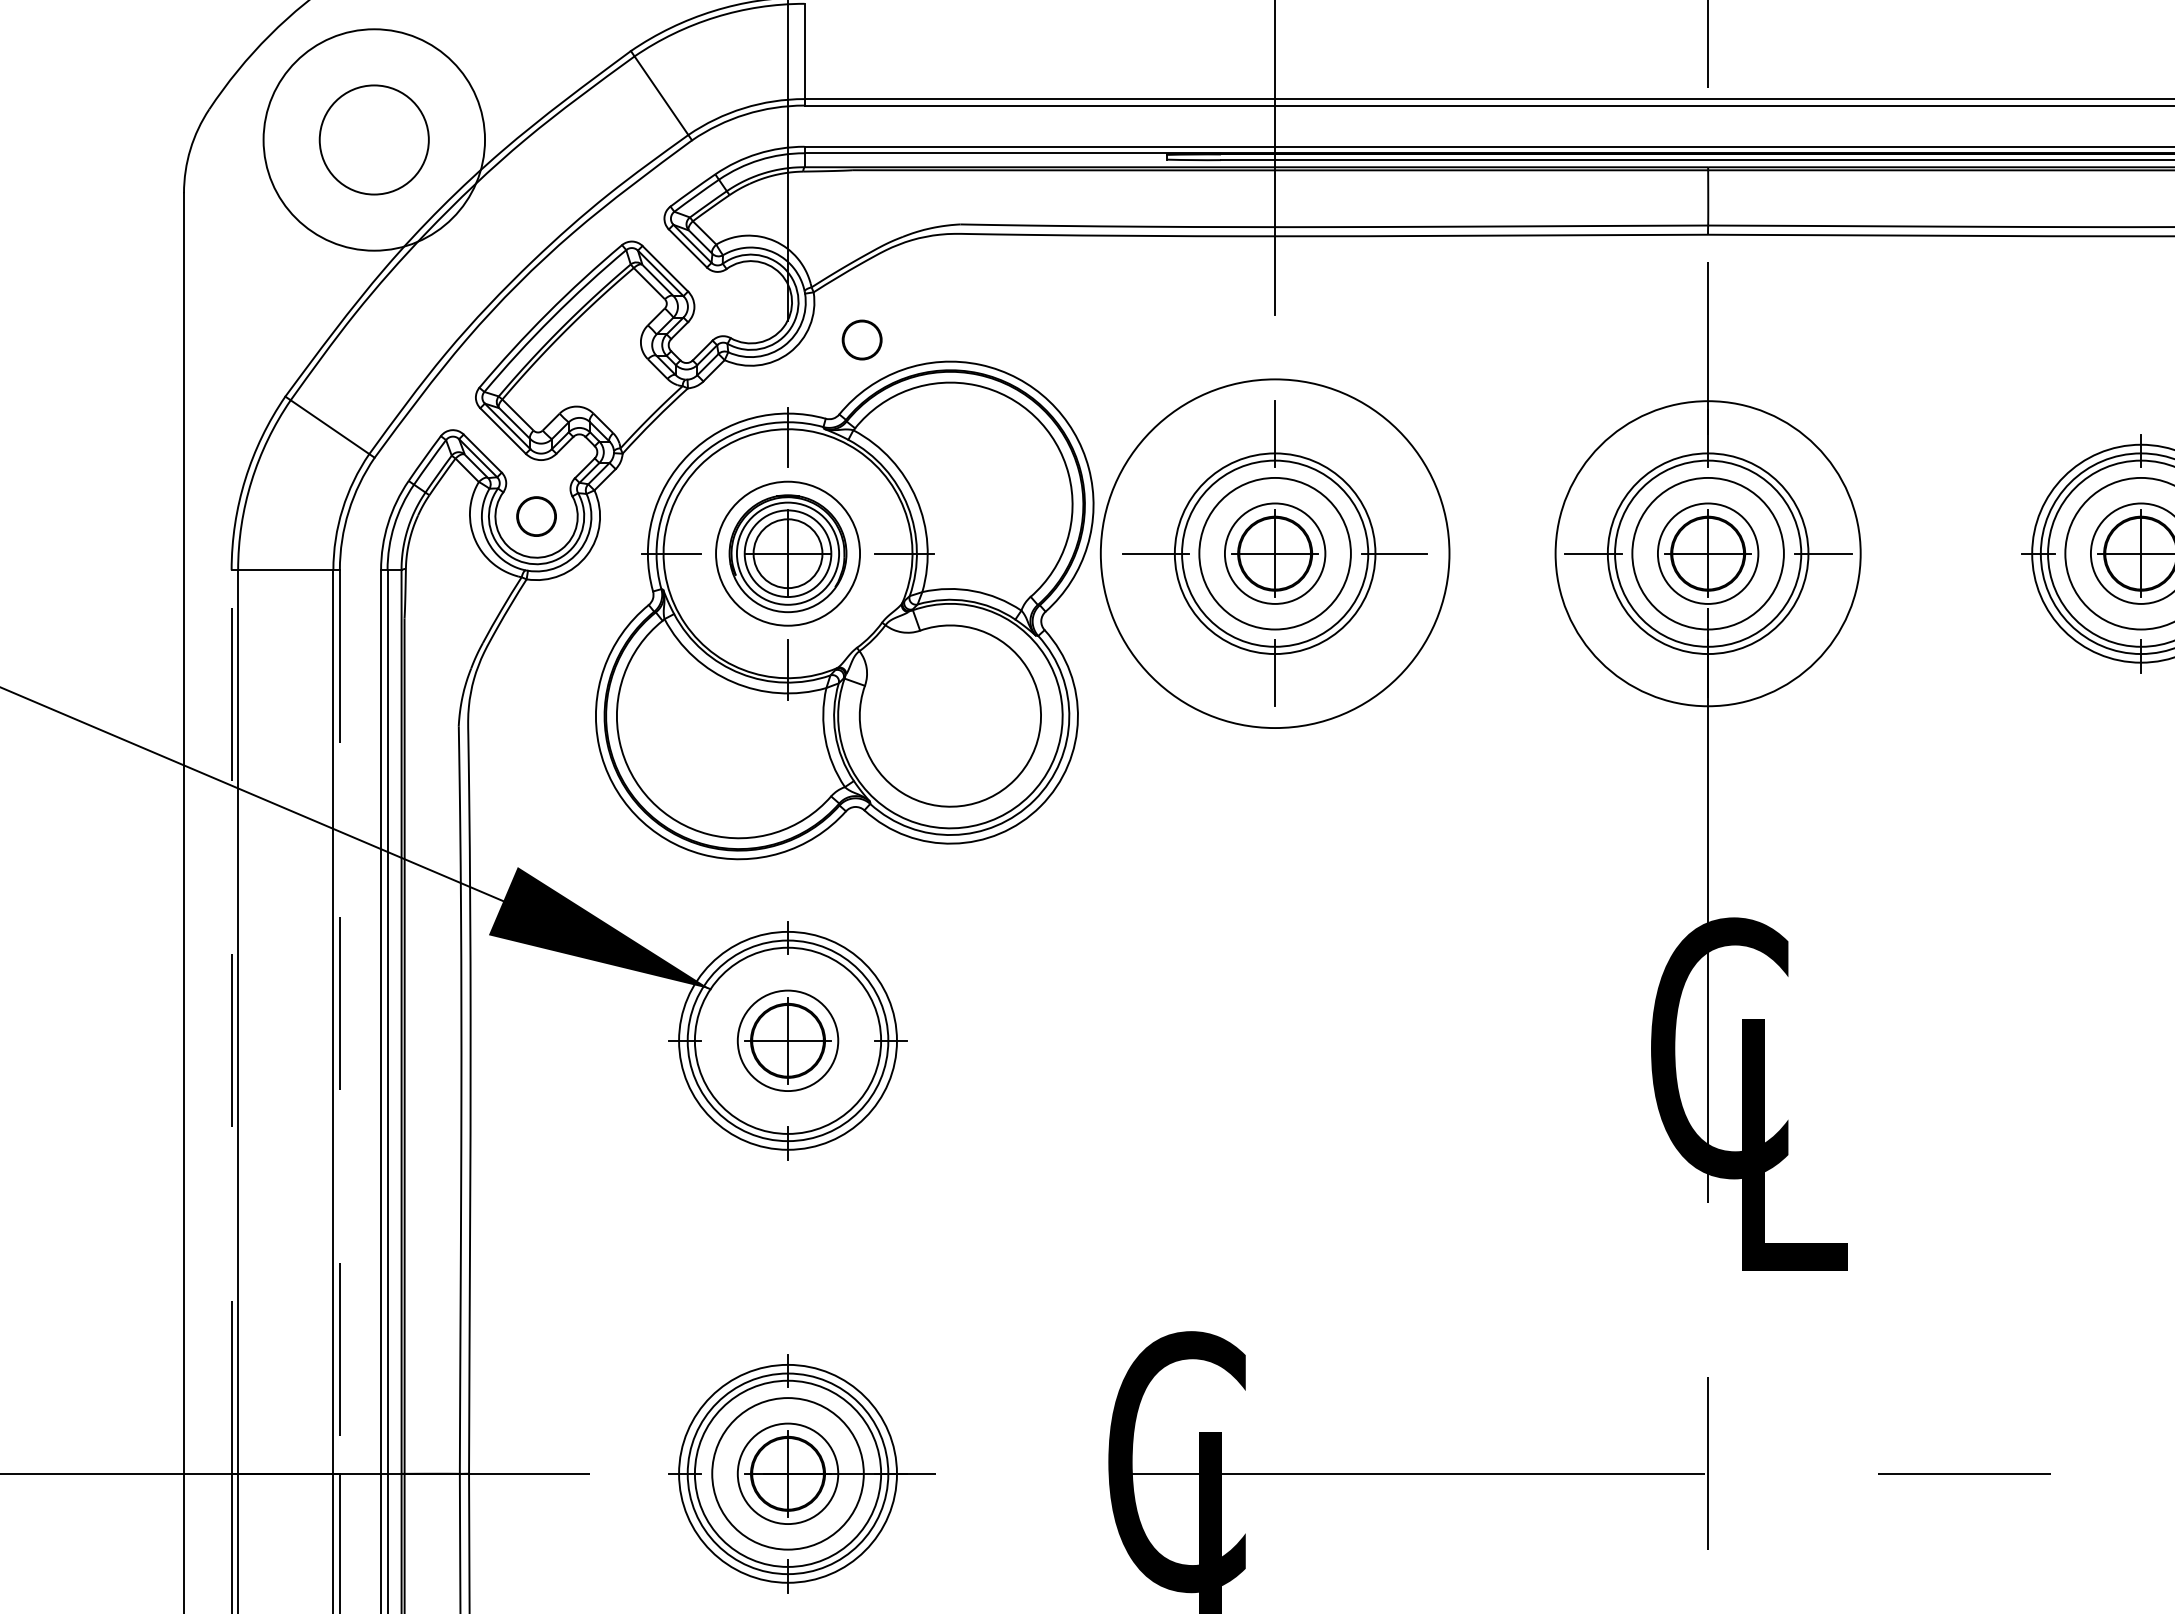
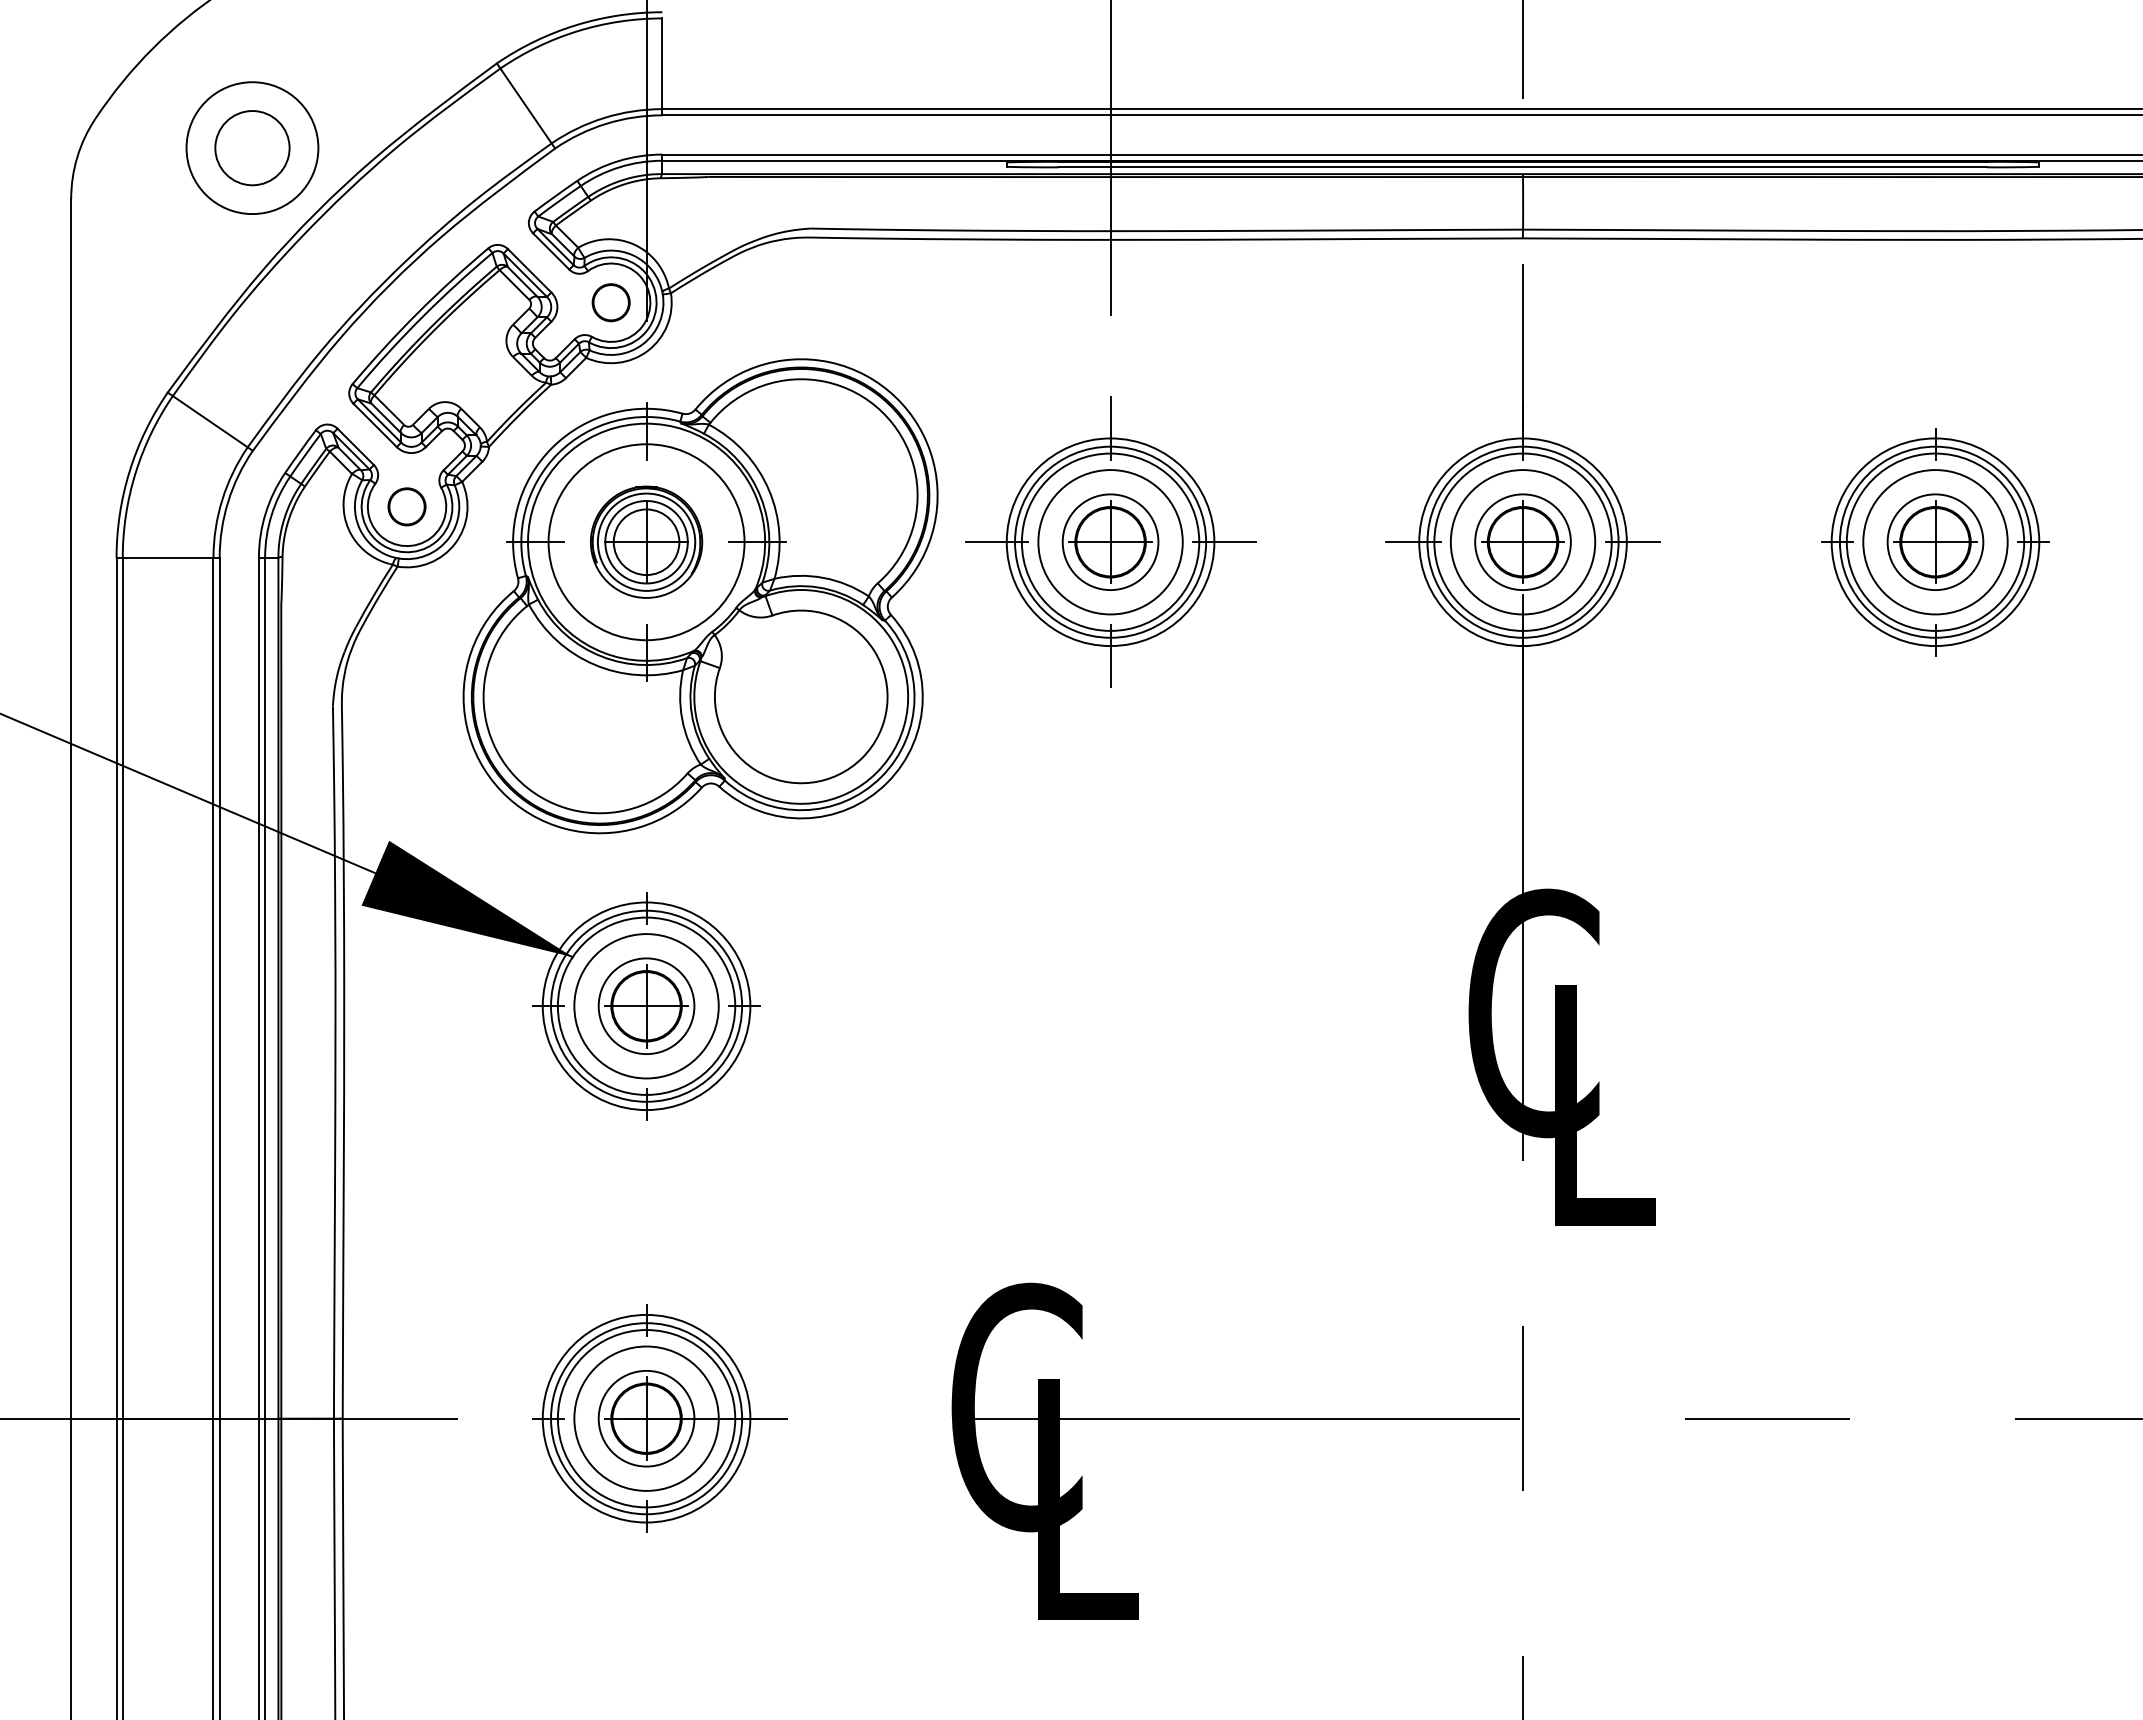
circle: (374, 140) -> (252, 148), size x0.62
circle: (374, 140) -> (252, 148), size x0.71
circle: (861, 339) -> (610, 302), moved
circle: (787, 553) -> (646, 542), size x1.43
circle: (1275, 553) -> (1110, 542), size x0.62
circle: (1707, 553) -> (1522, 542), size x0.71
line: (231, 1021) -> (116, 987), dashed -> solid
line: (339, 1022) -> (219, 988), dashed -> solid
circle: (787, 1041) -> (646, 1006), added

